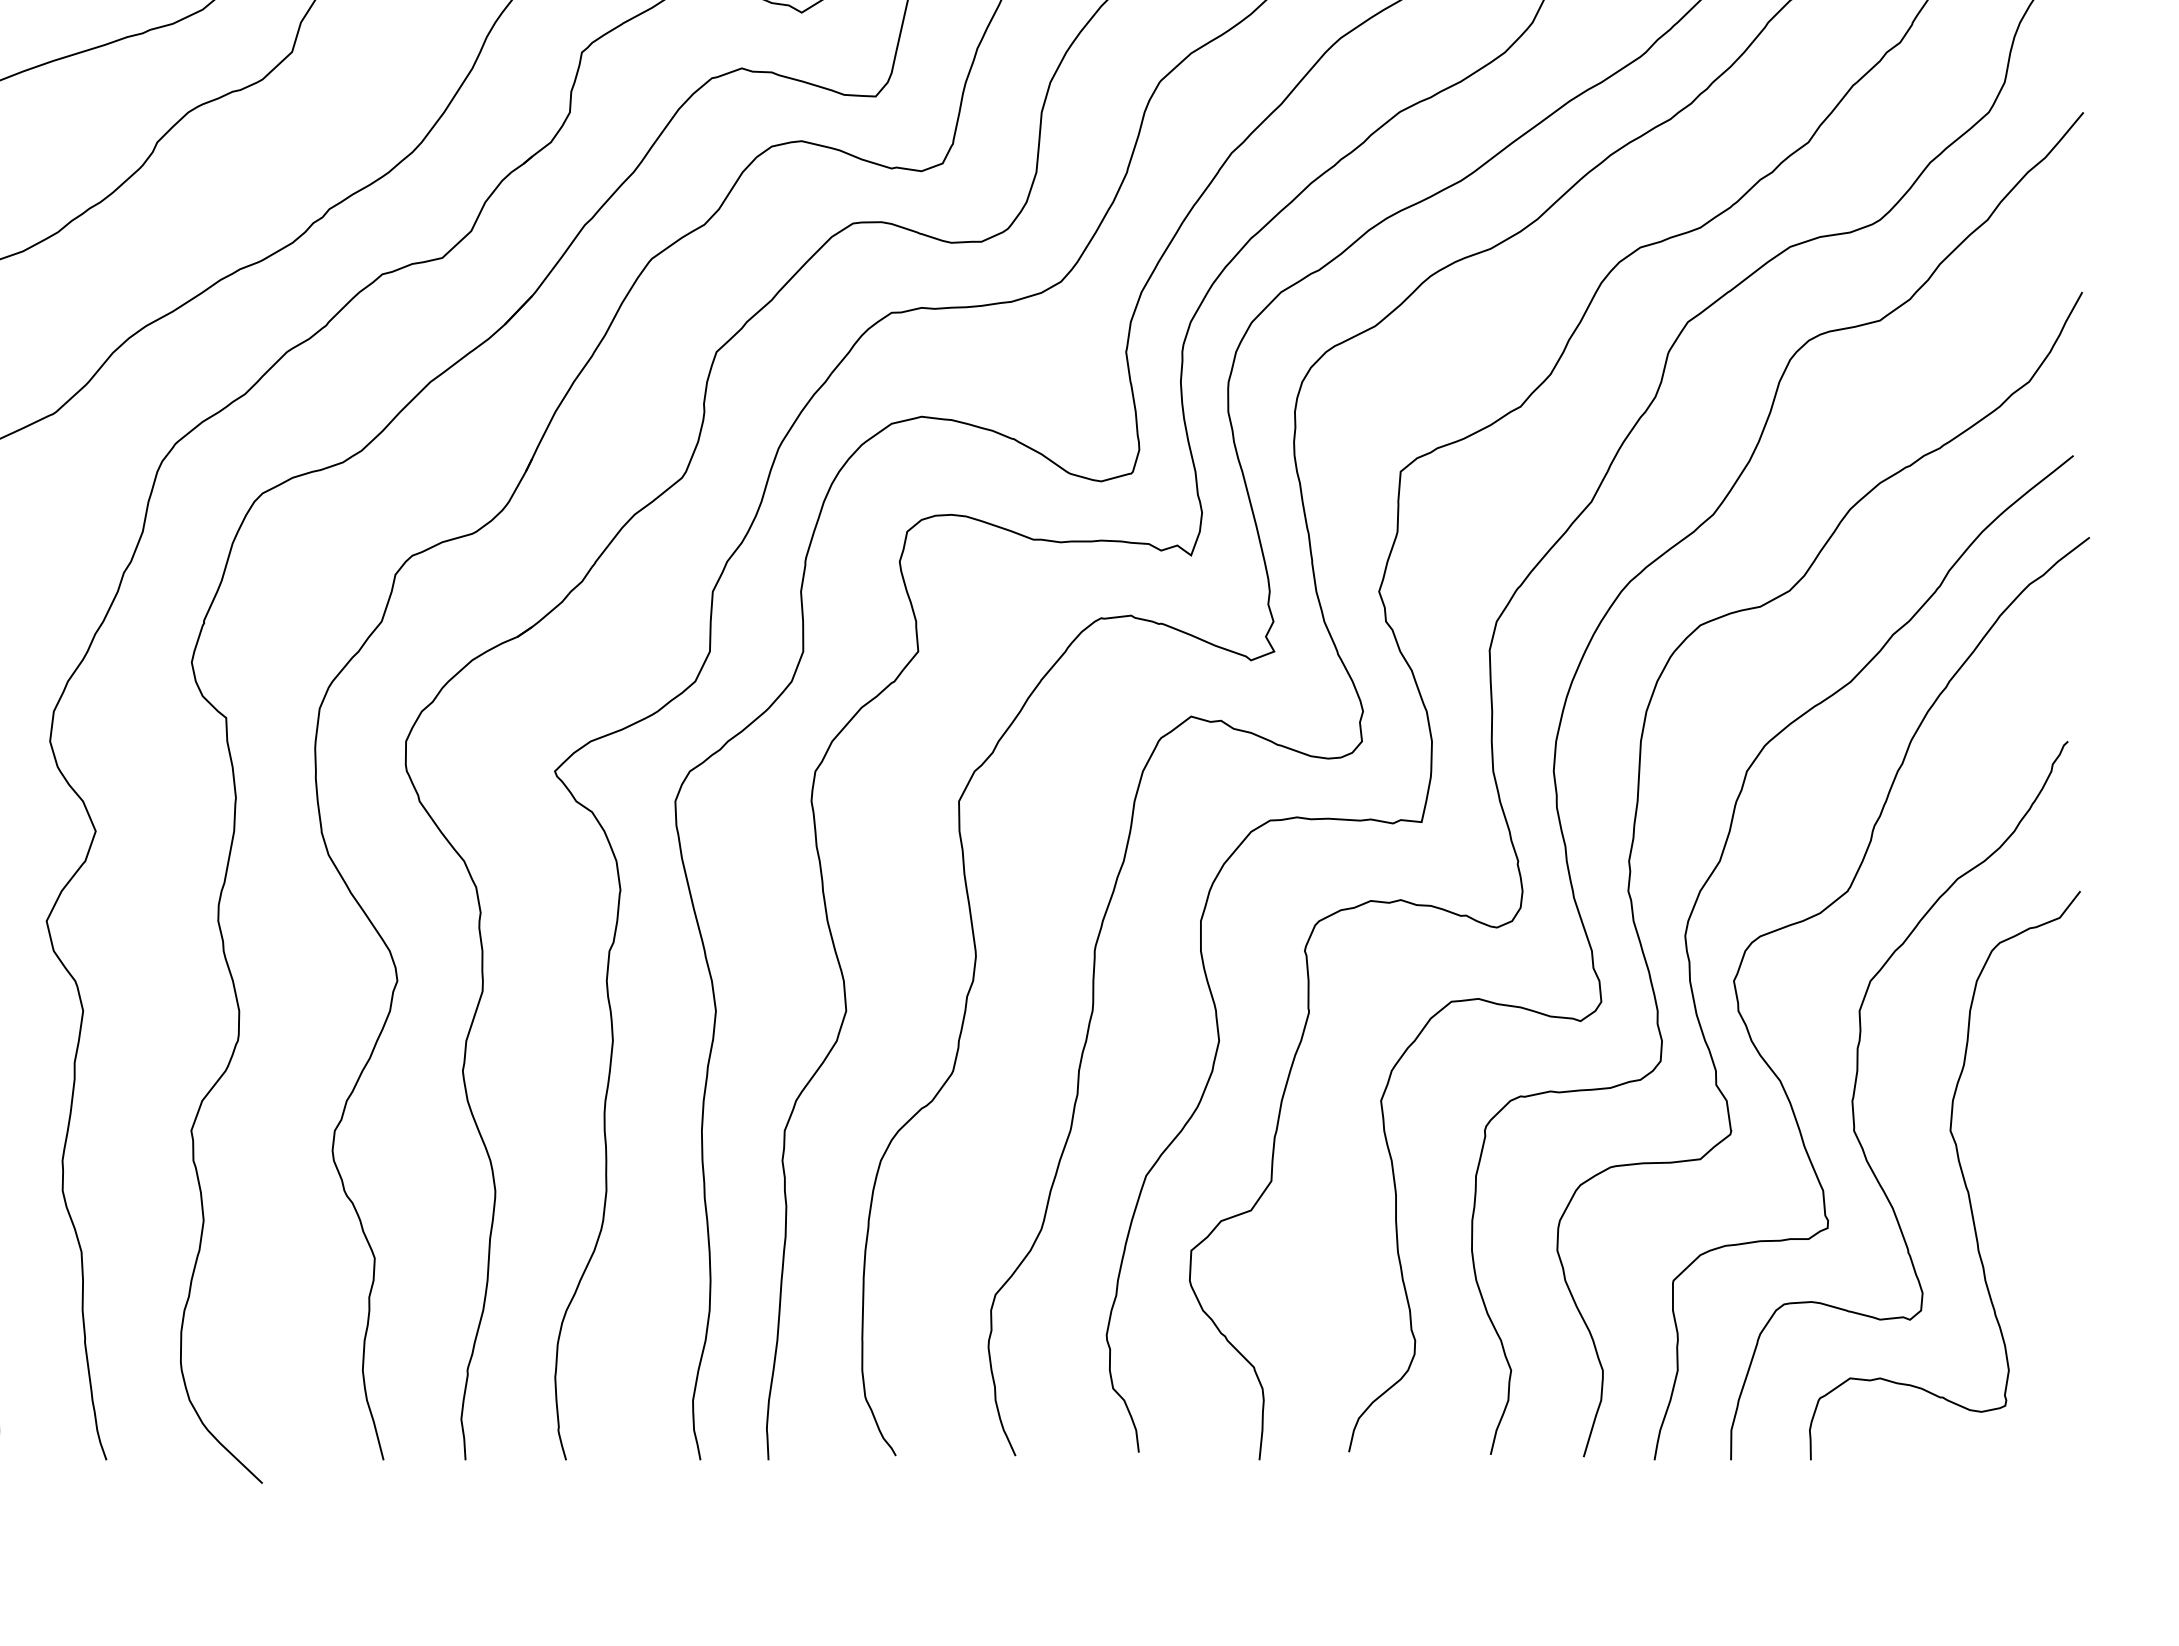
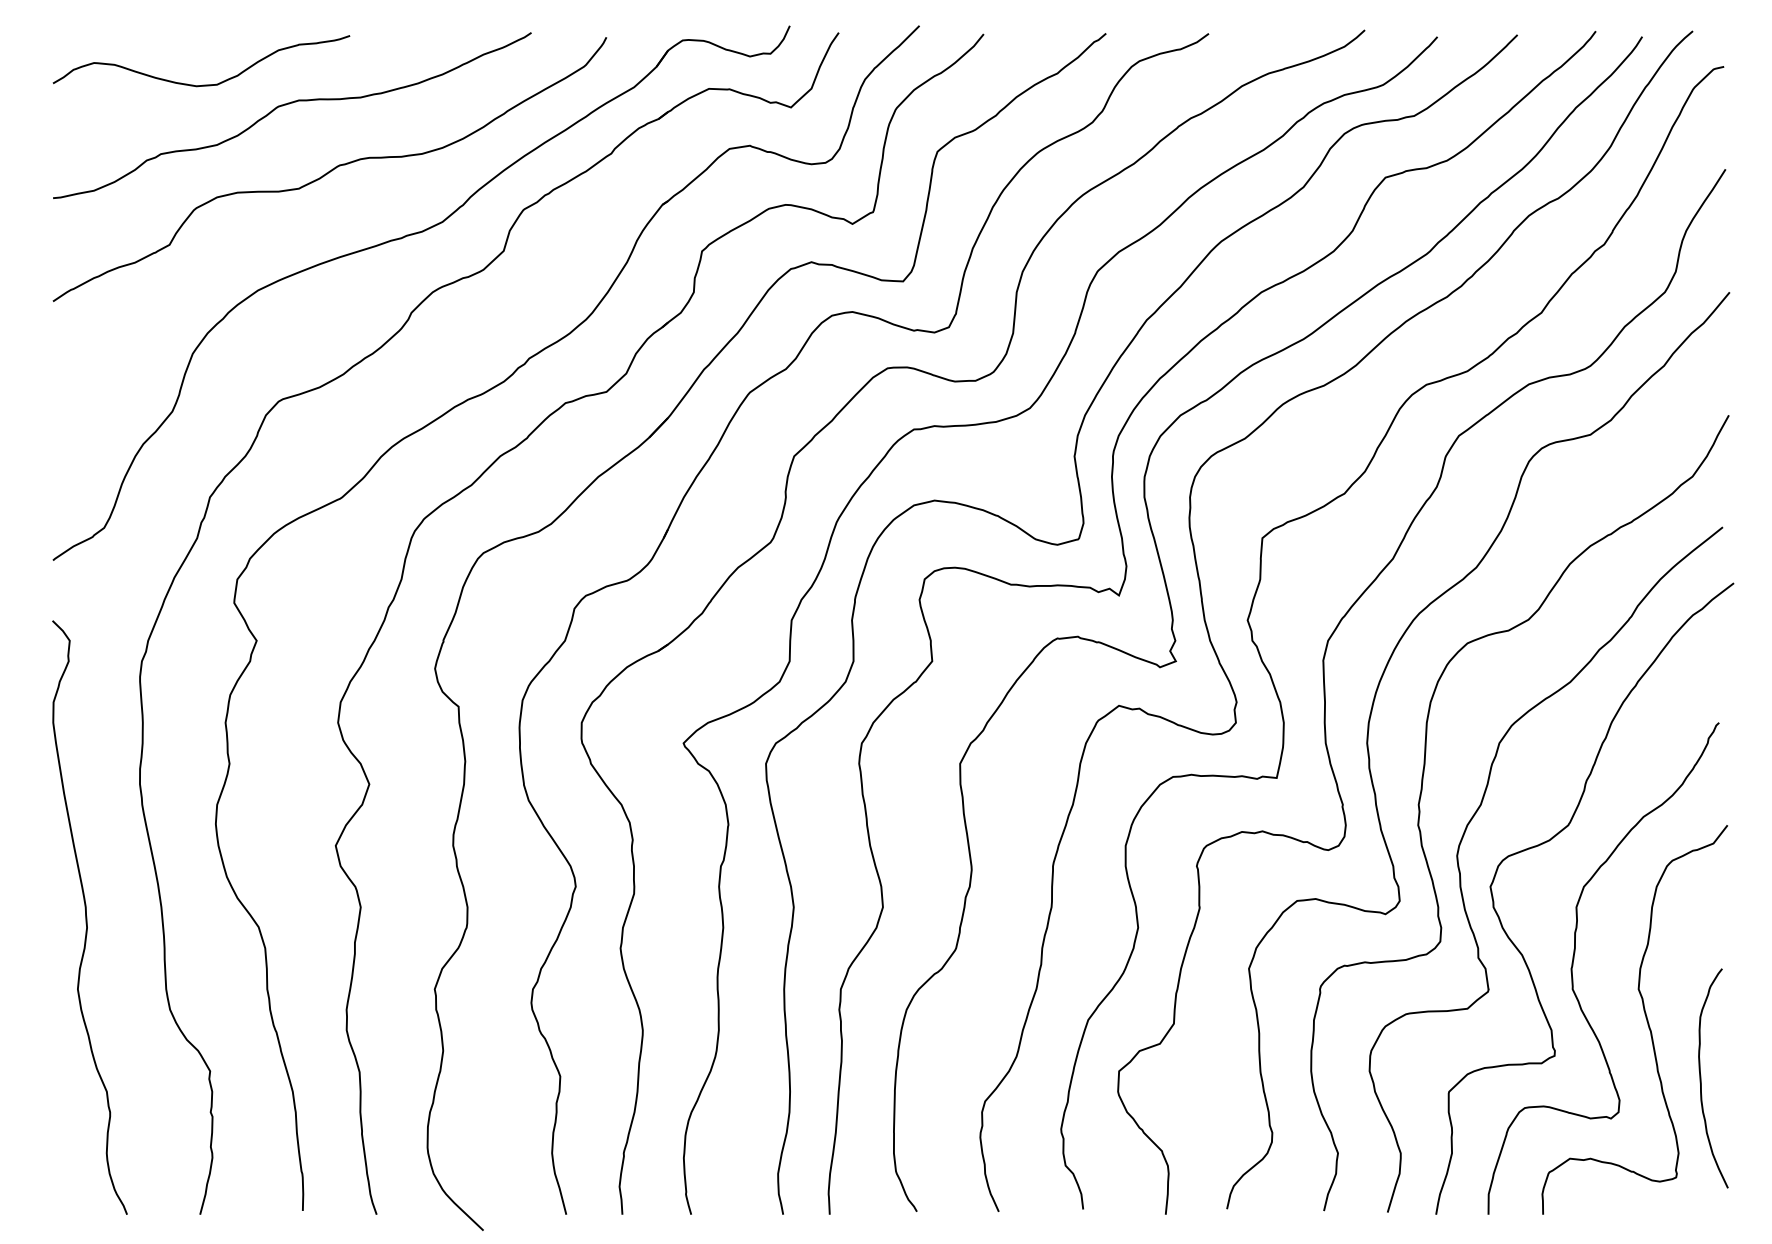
curve: (2042, 1261) -> (1701, 1078), added

